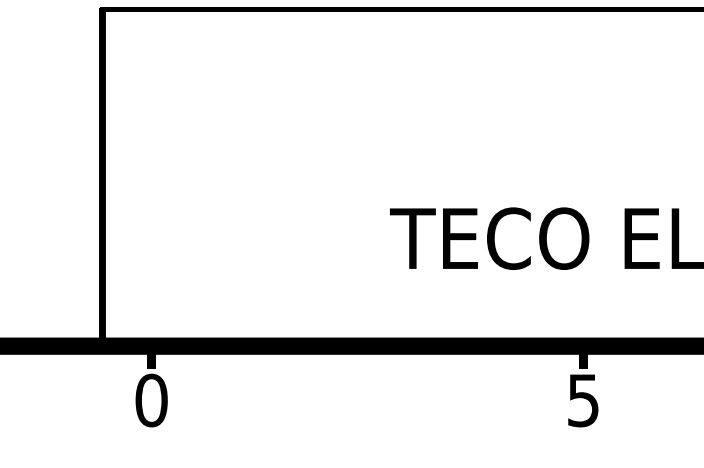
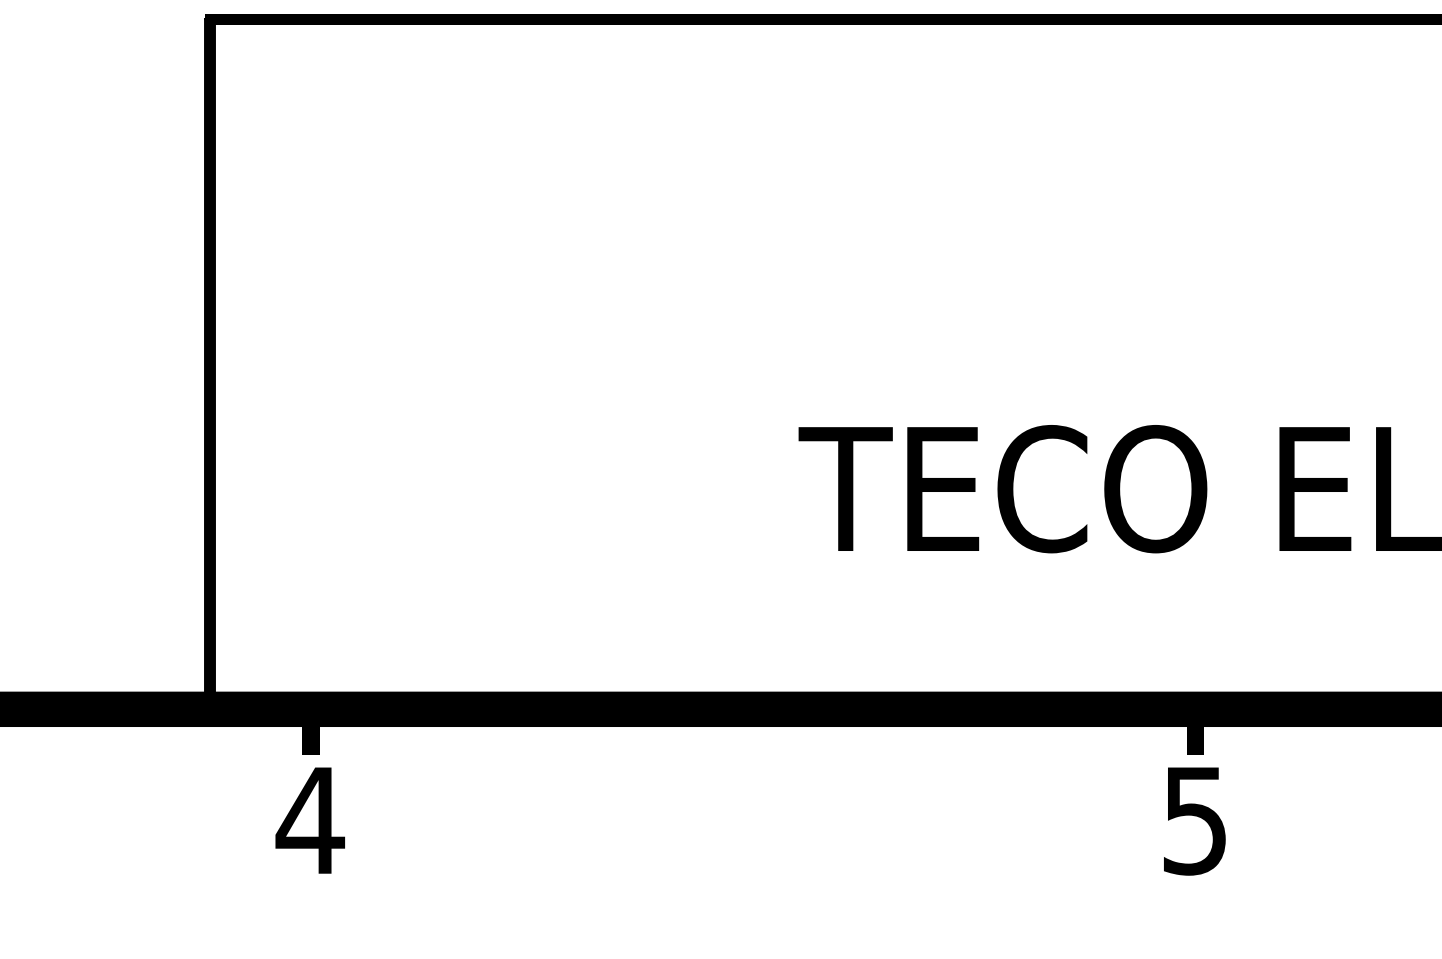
text: (151, 400) -> (310, 820), 0 -> 4

